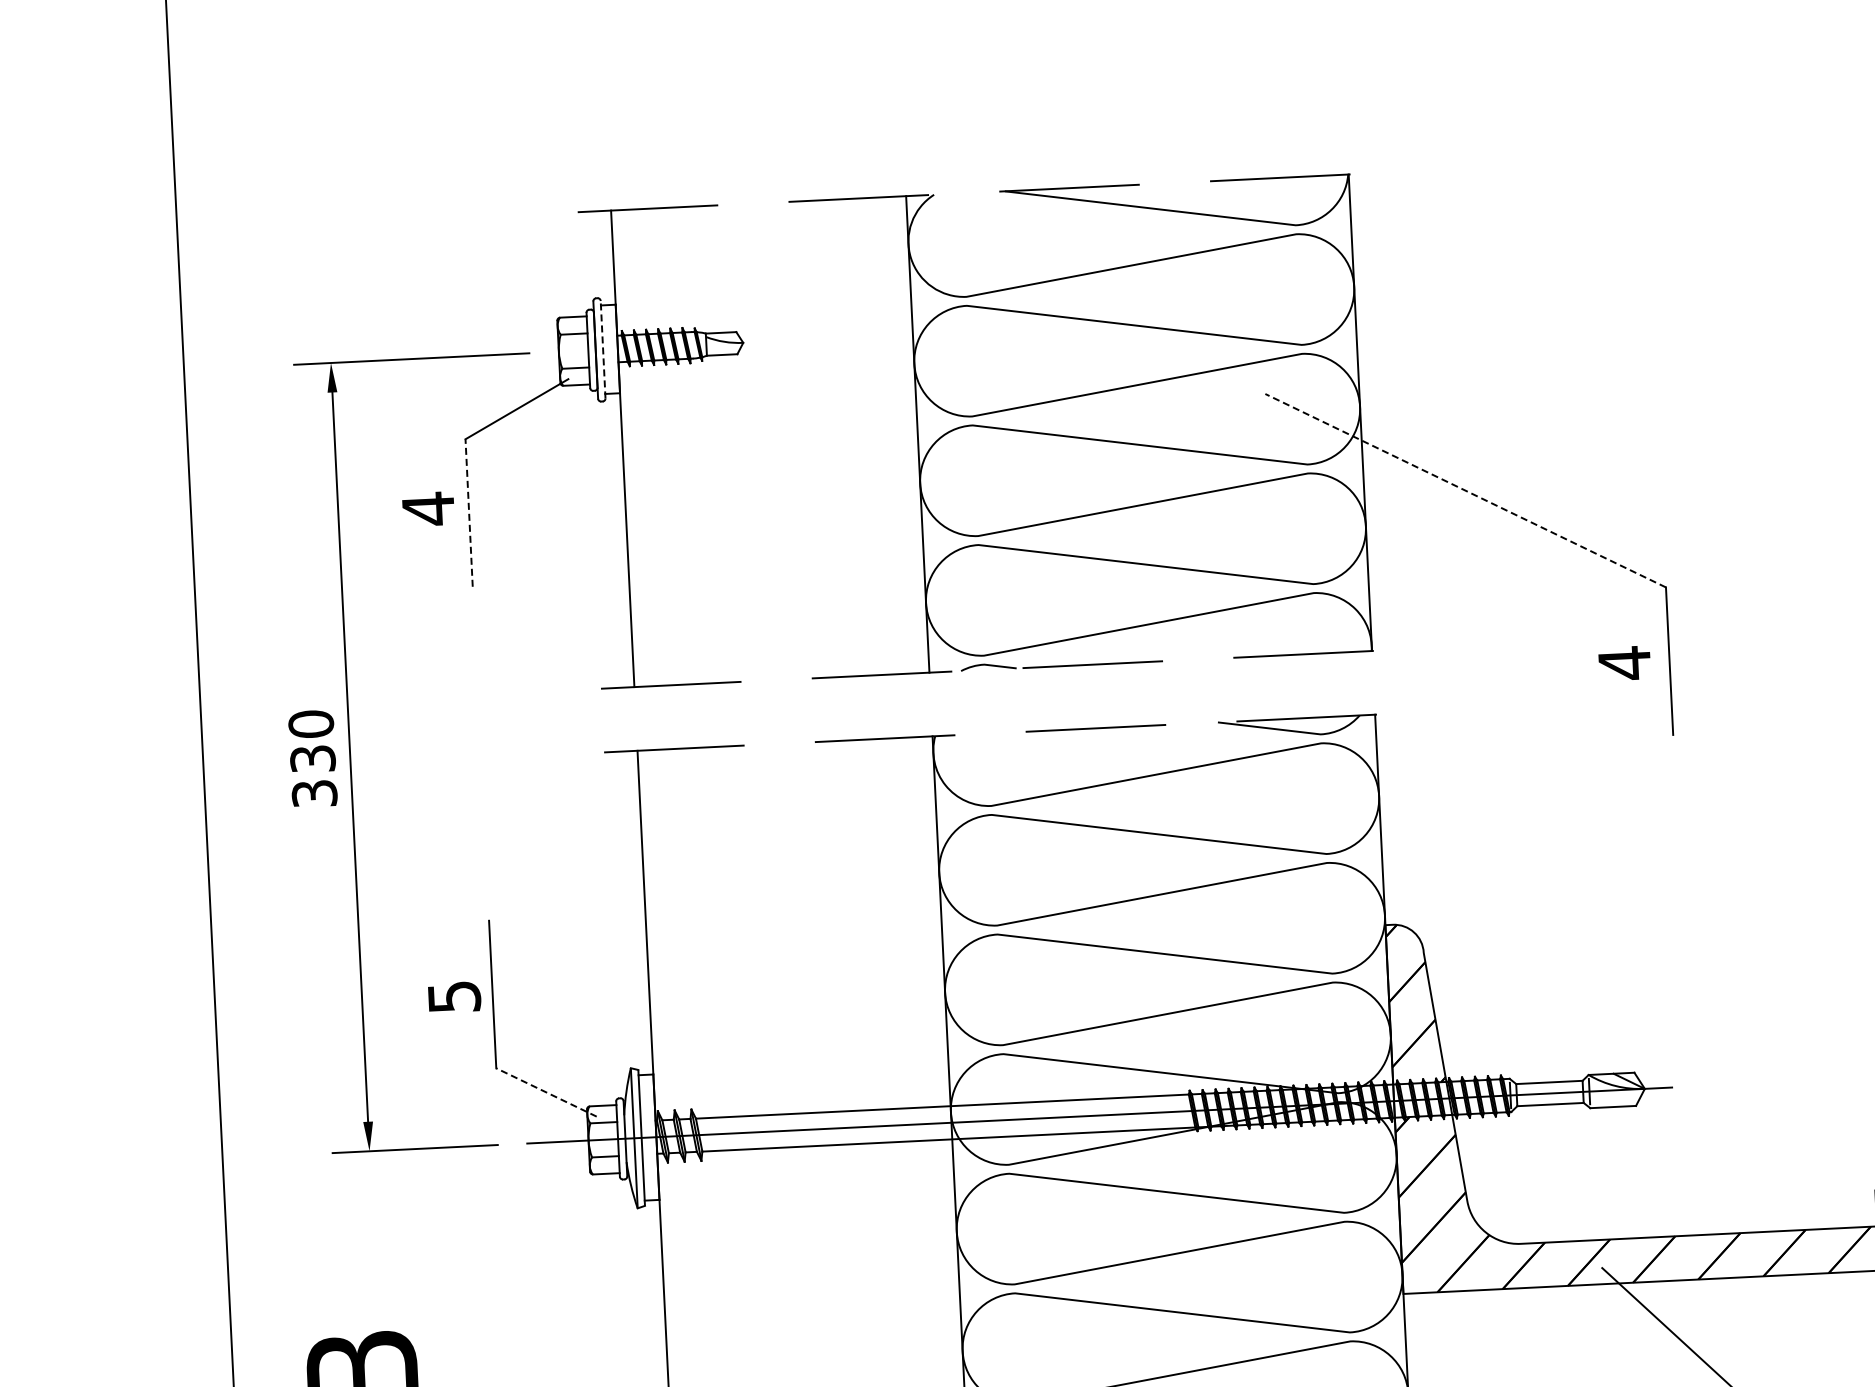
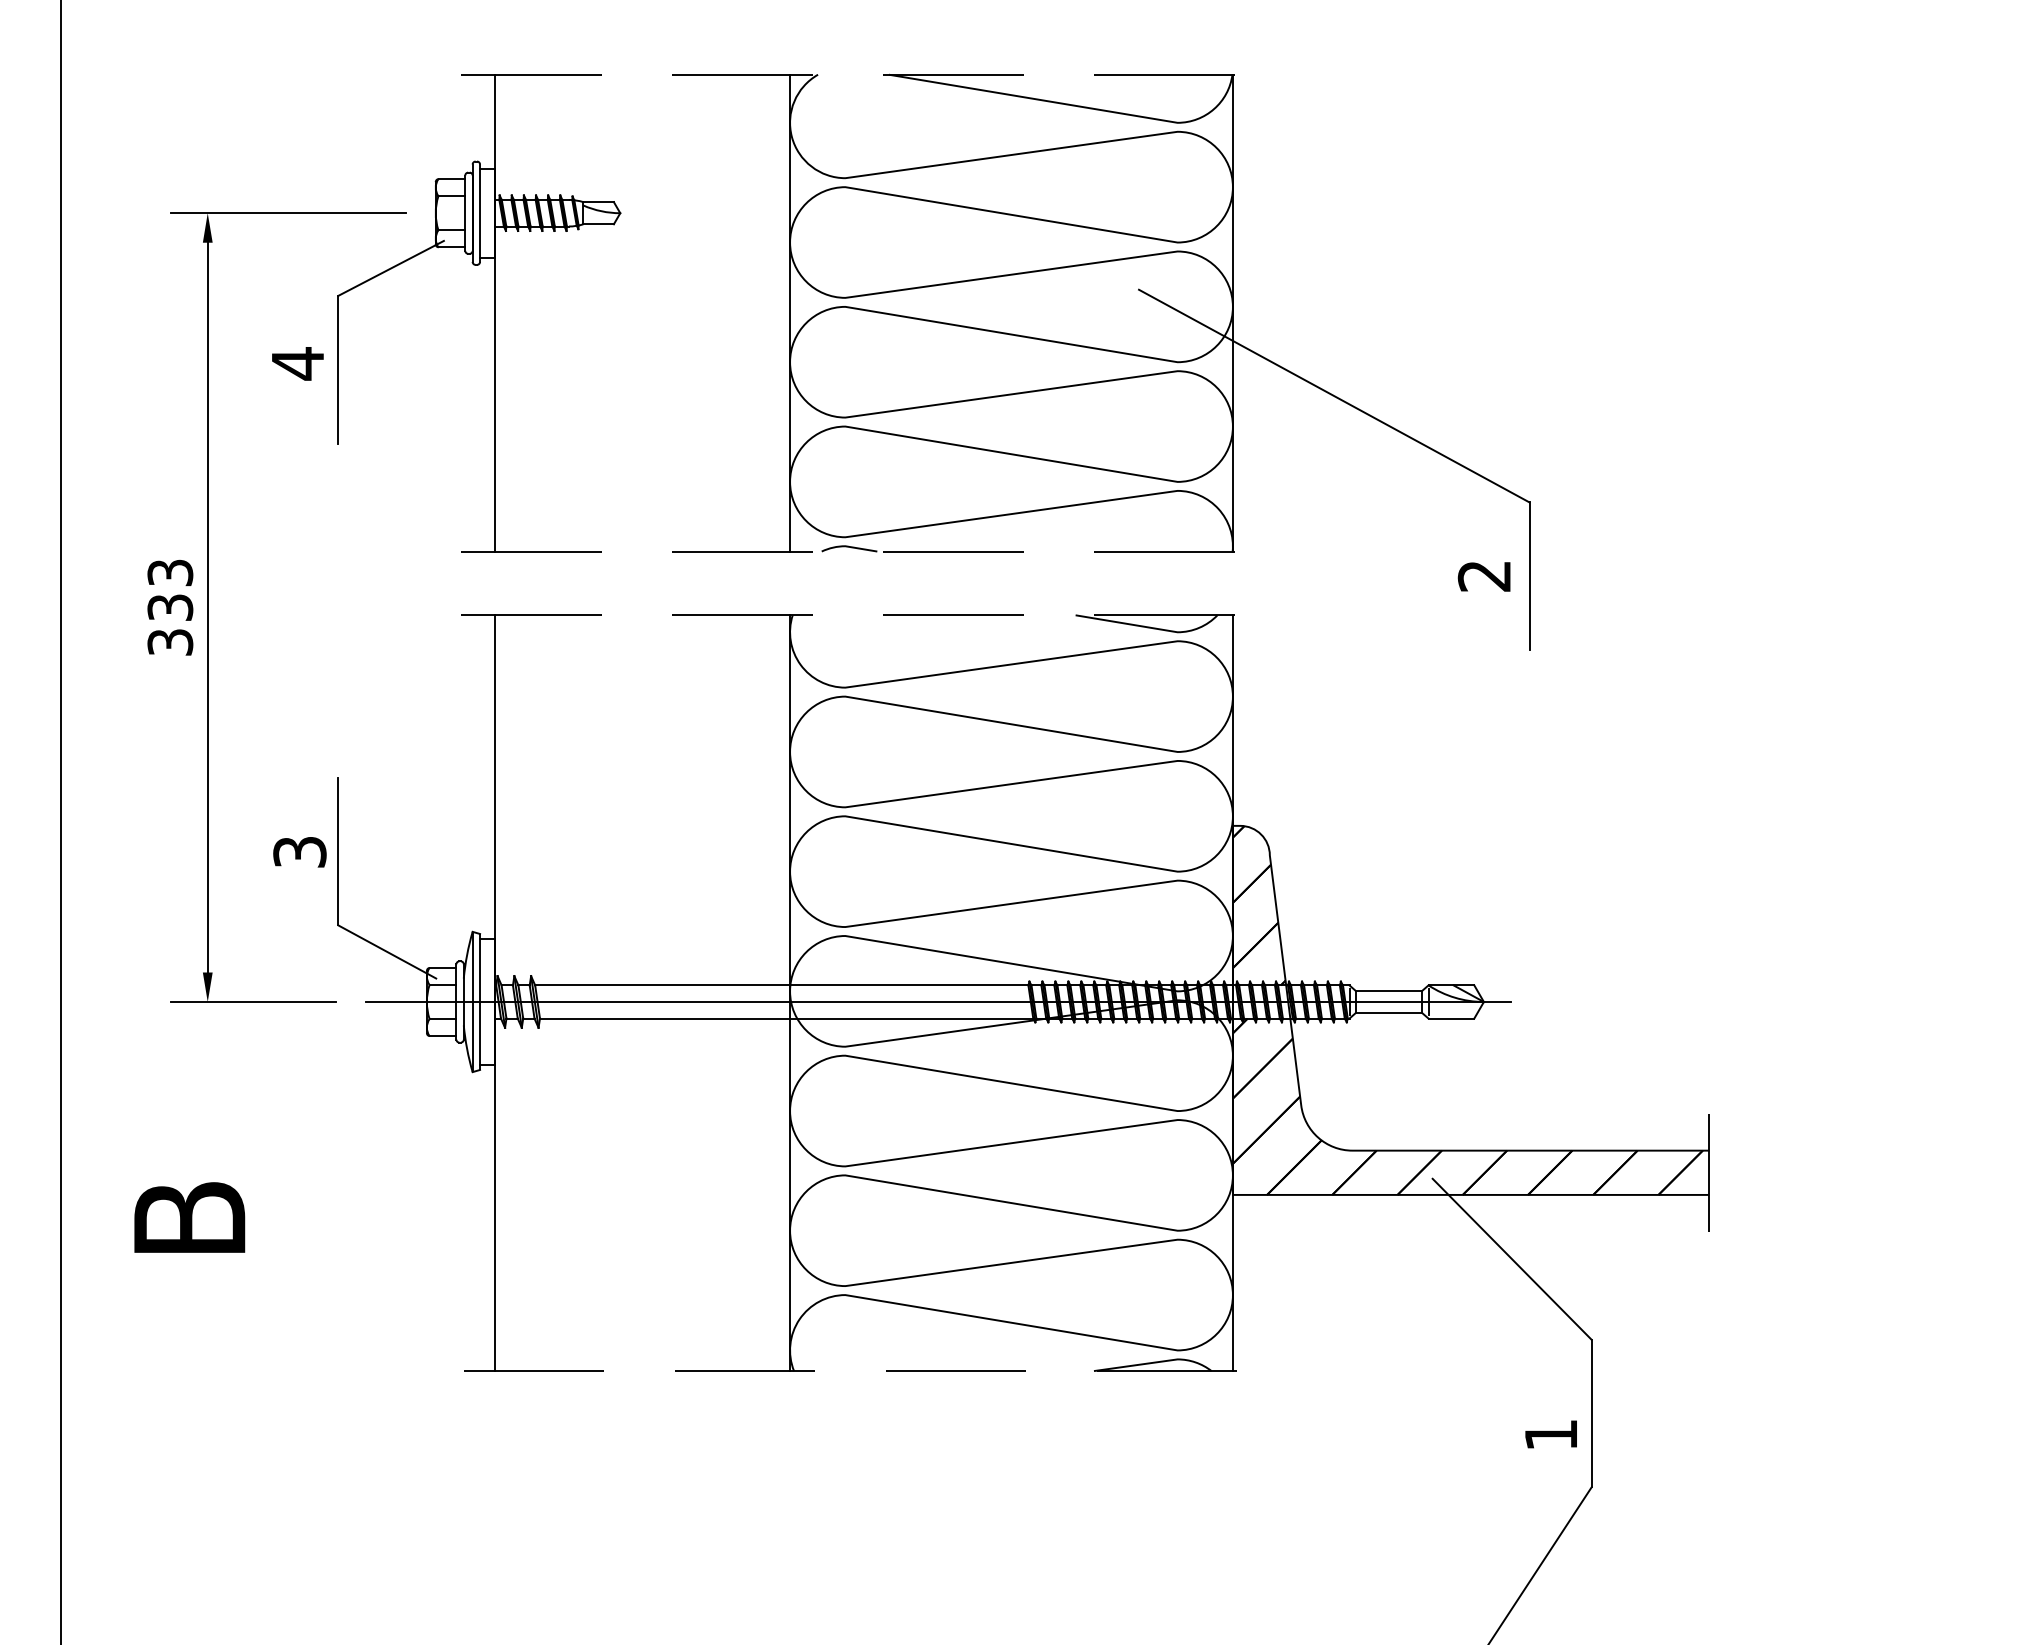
line: (603, 349) -> (480, 213), dashed -> solid
line: (1464, 490) -> (1333, 395), dashed -> solid
line: (469, 512) -> (338, 369), dashed -> solid
text: (1623, 663) -> (1483, 576), 4 -> 2
text: (311, 723) -> (170, 572), 330 -> 333
text: (453, 997) -> (299, 852), 5 -> 3
line: (546, 1092) -> (387, 951), dashed -> solid

